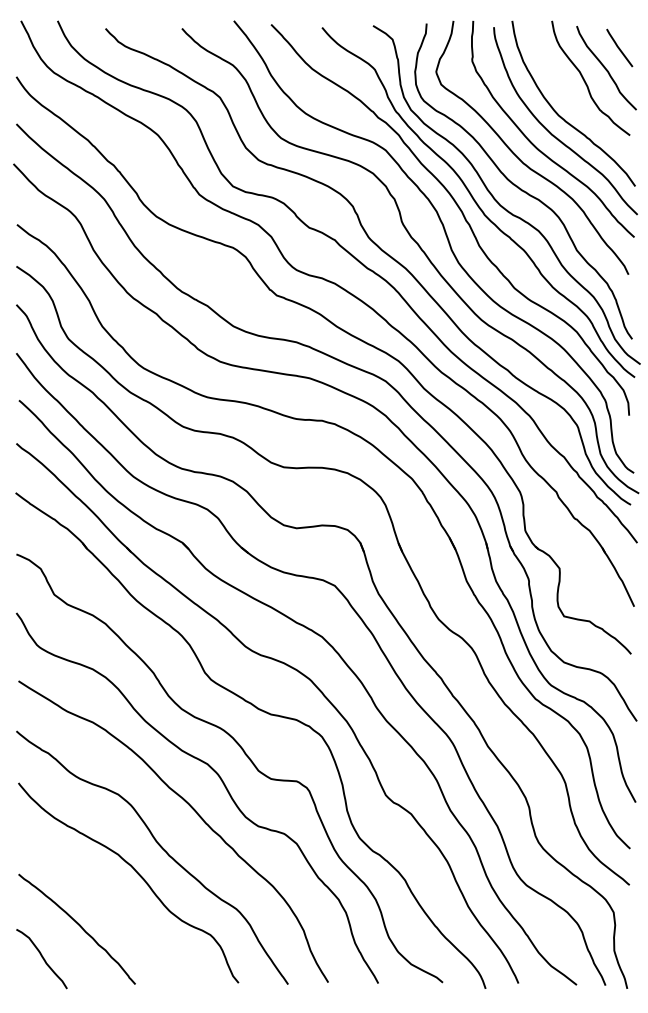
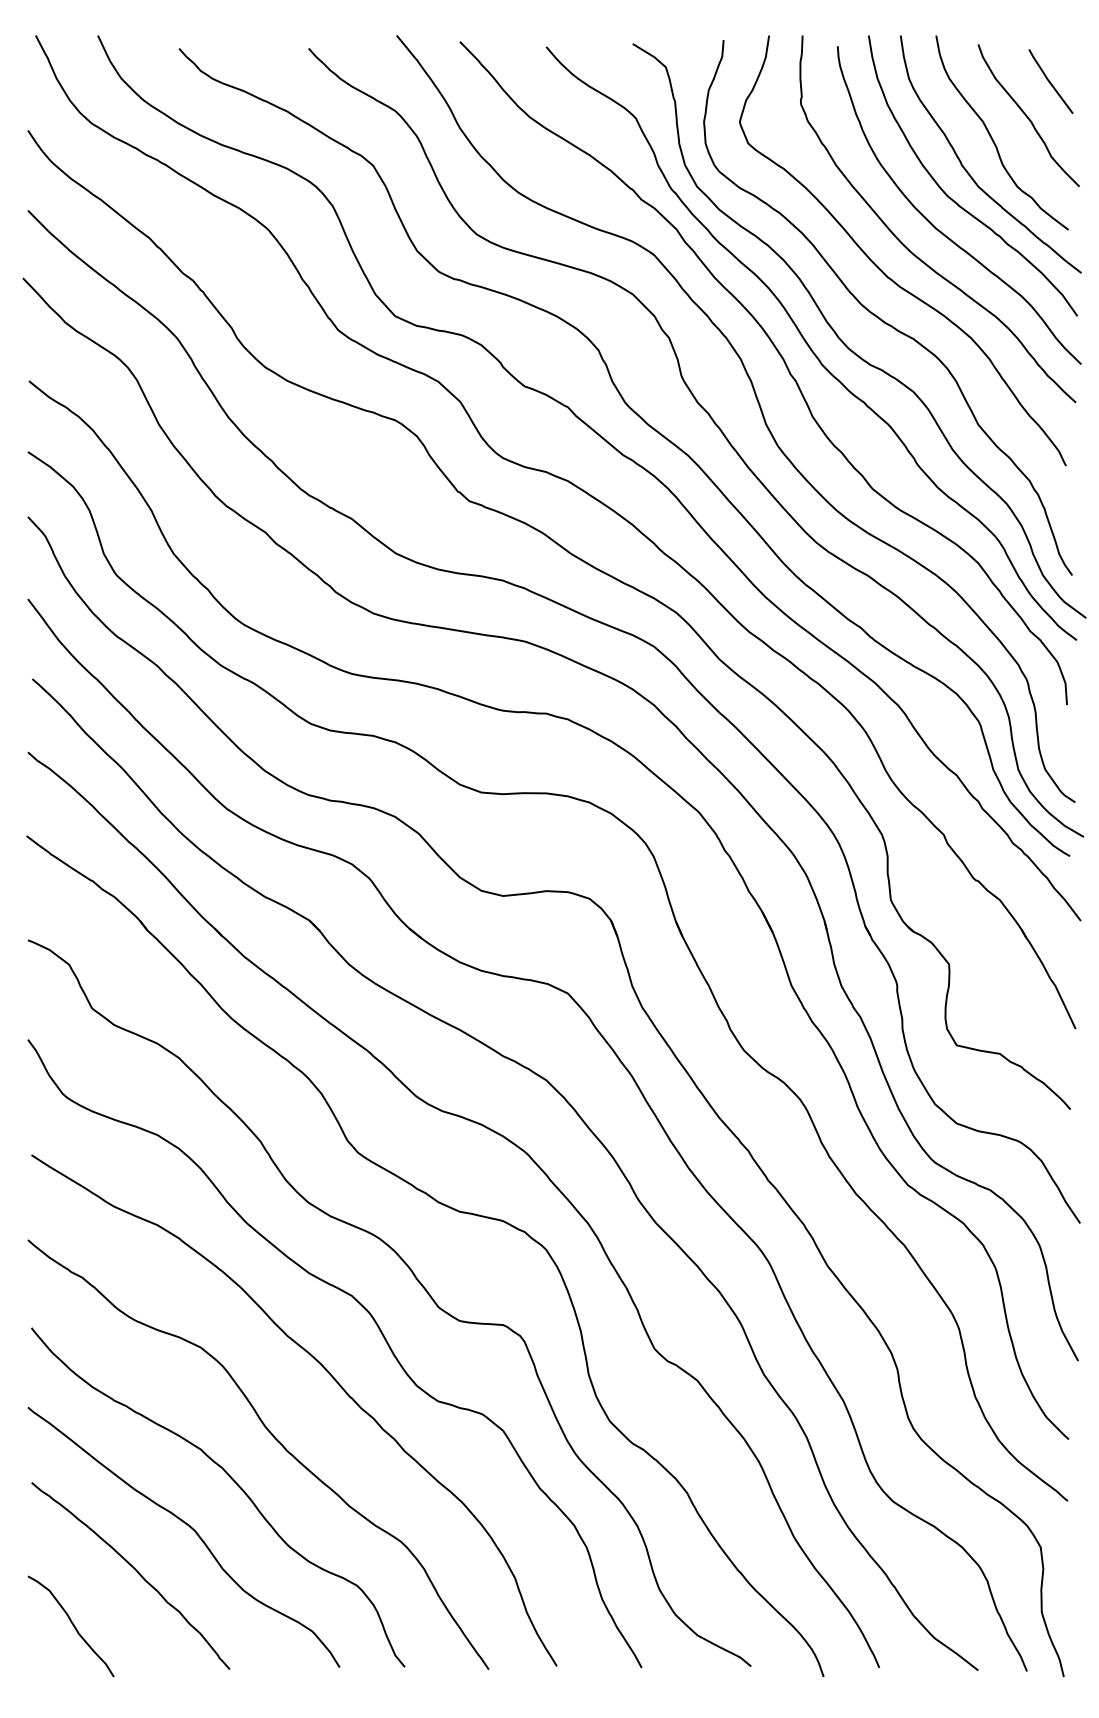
curve: (570, 99) -> (967, 168), added
curve: (110, 900) -> (187, 1527), added

